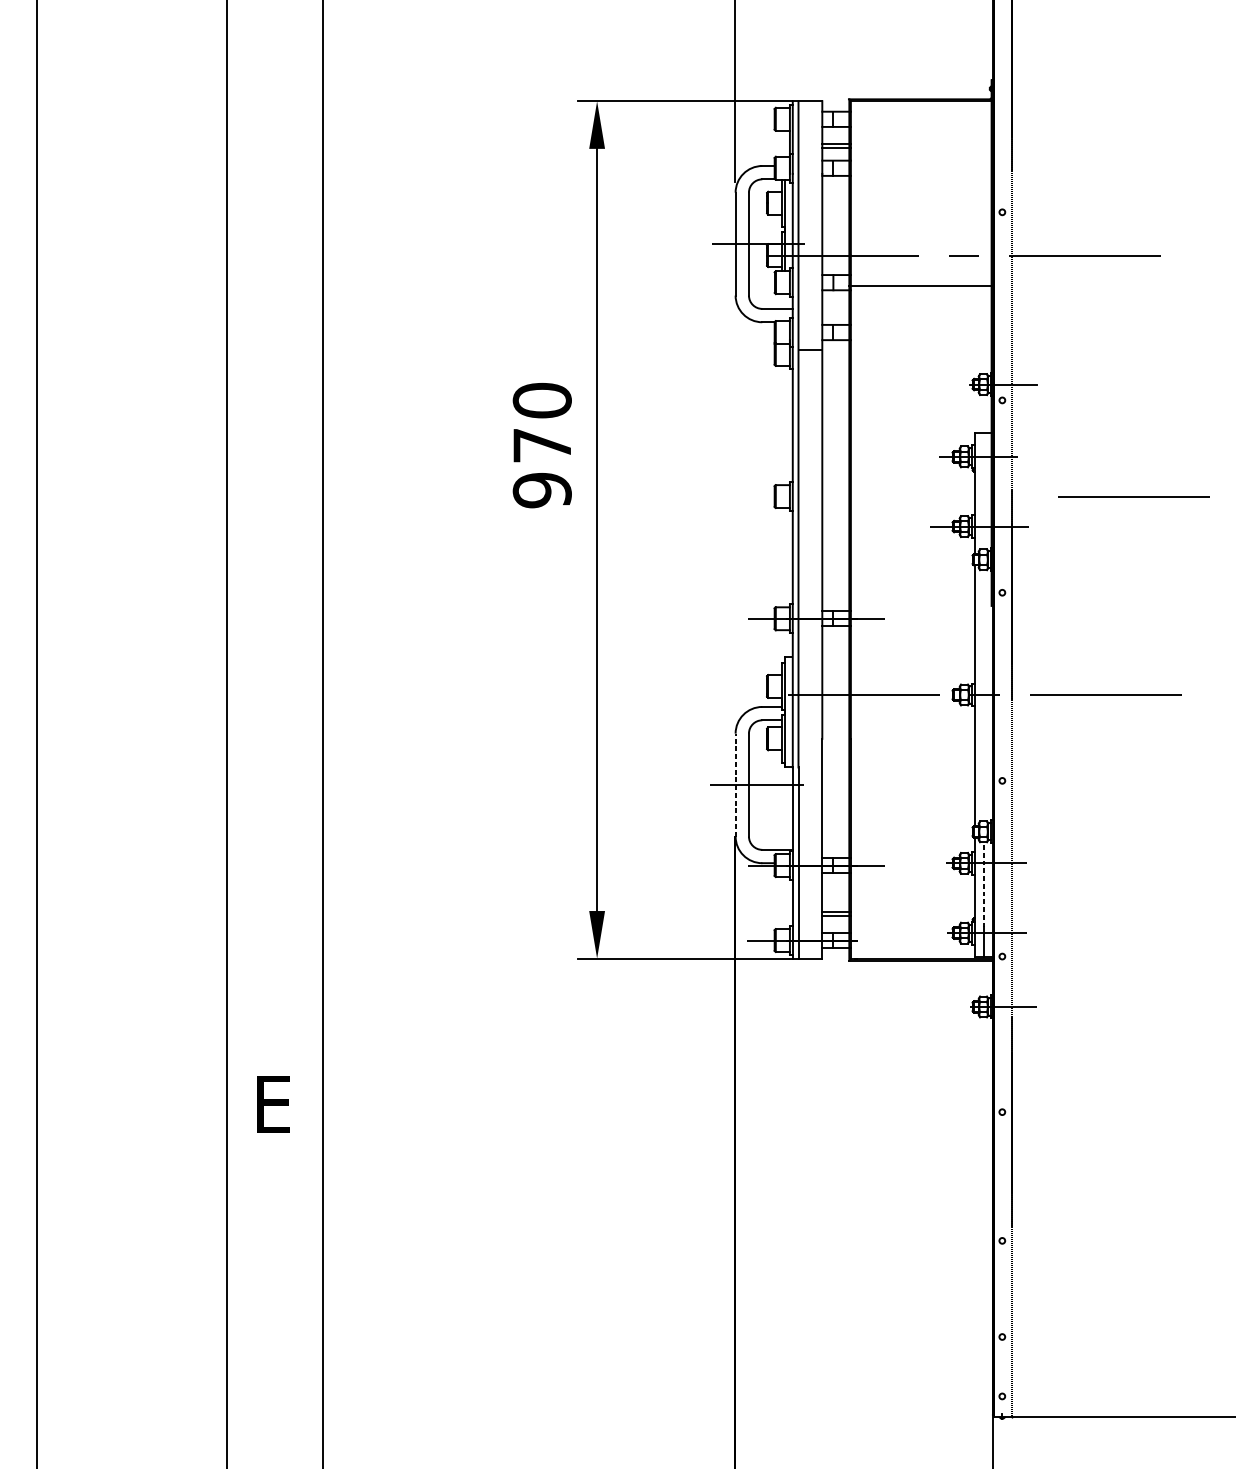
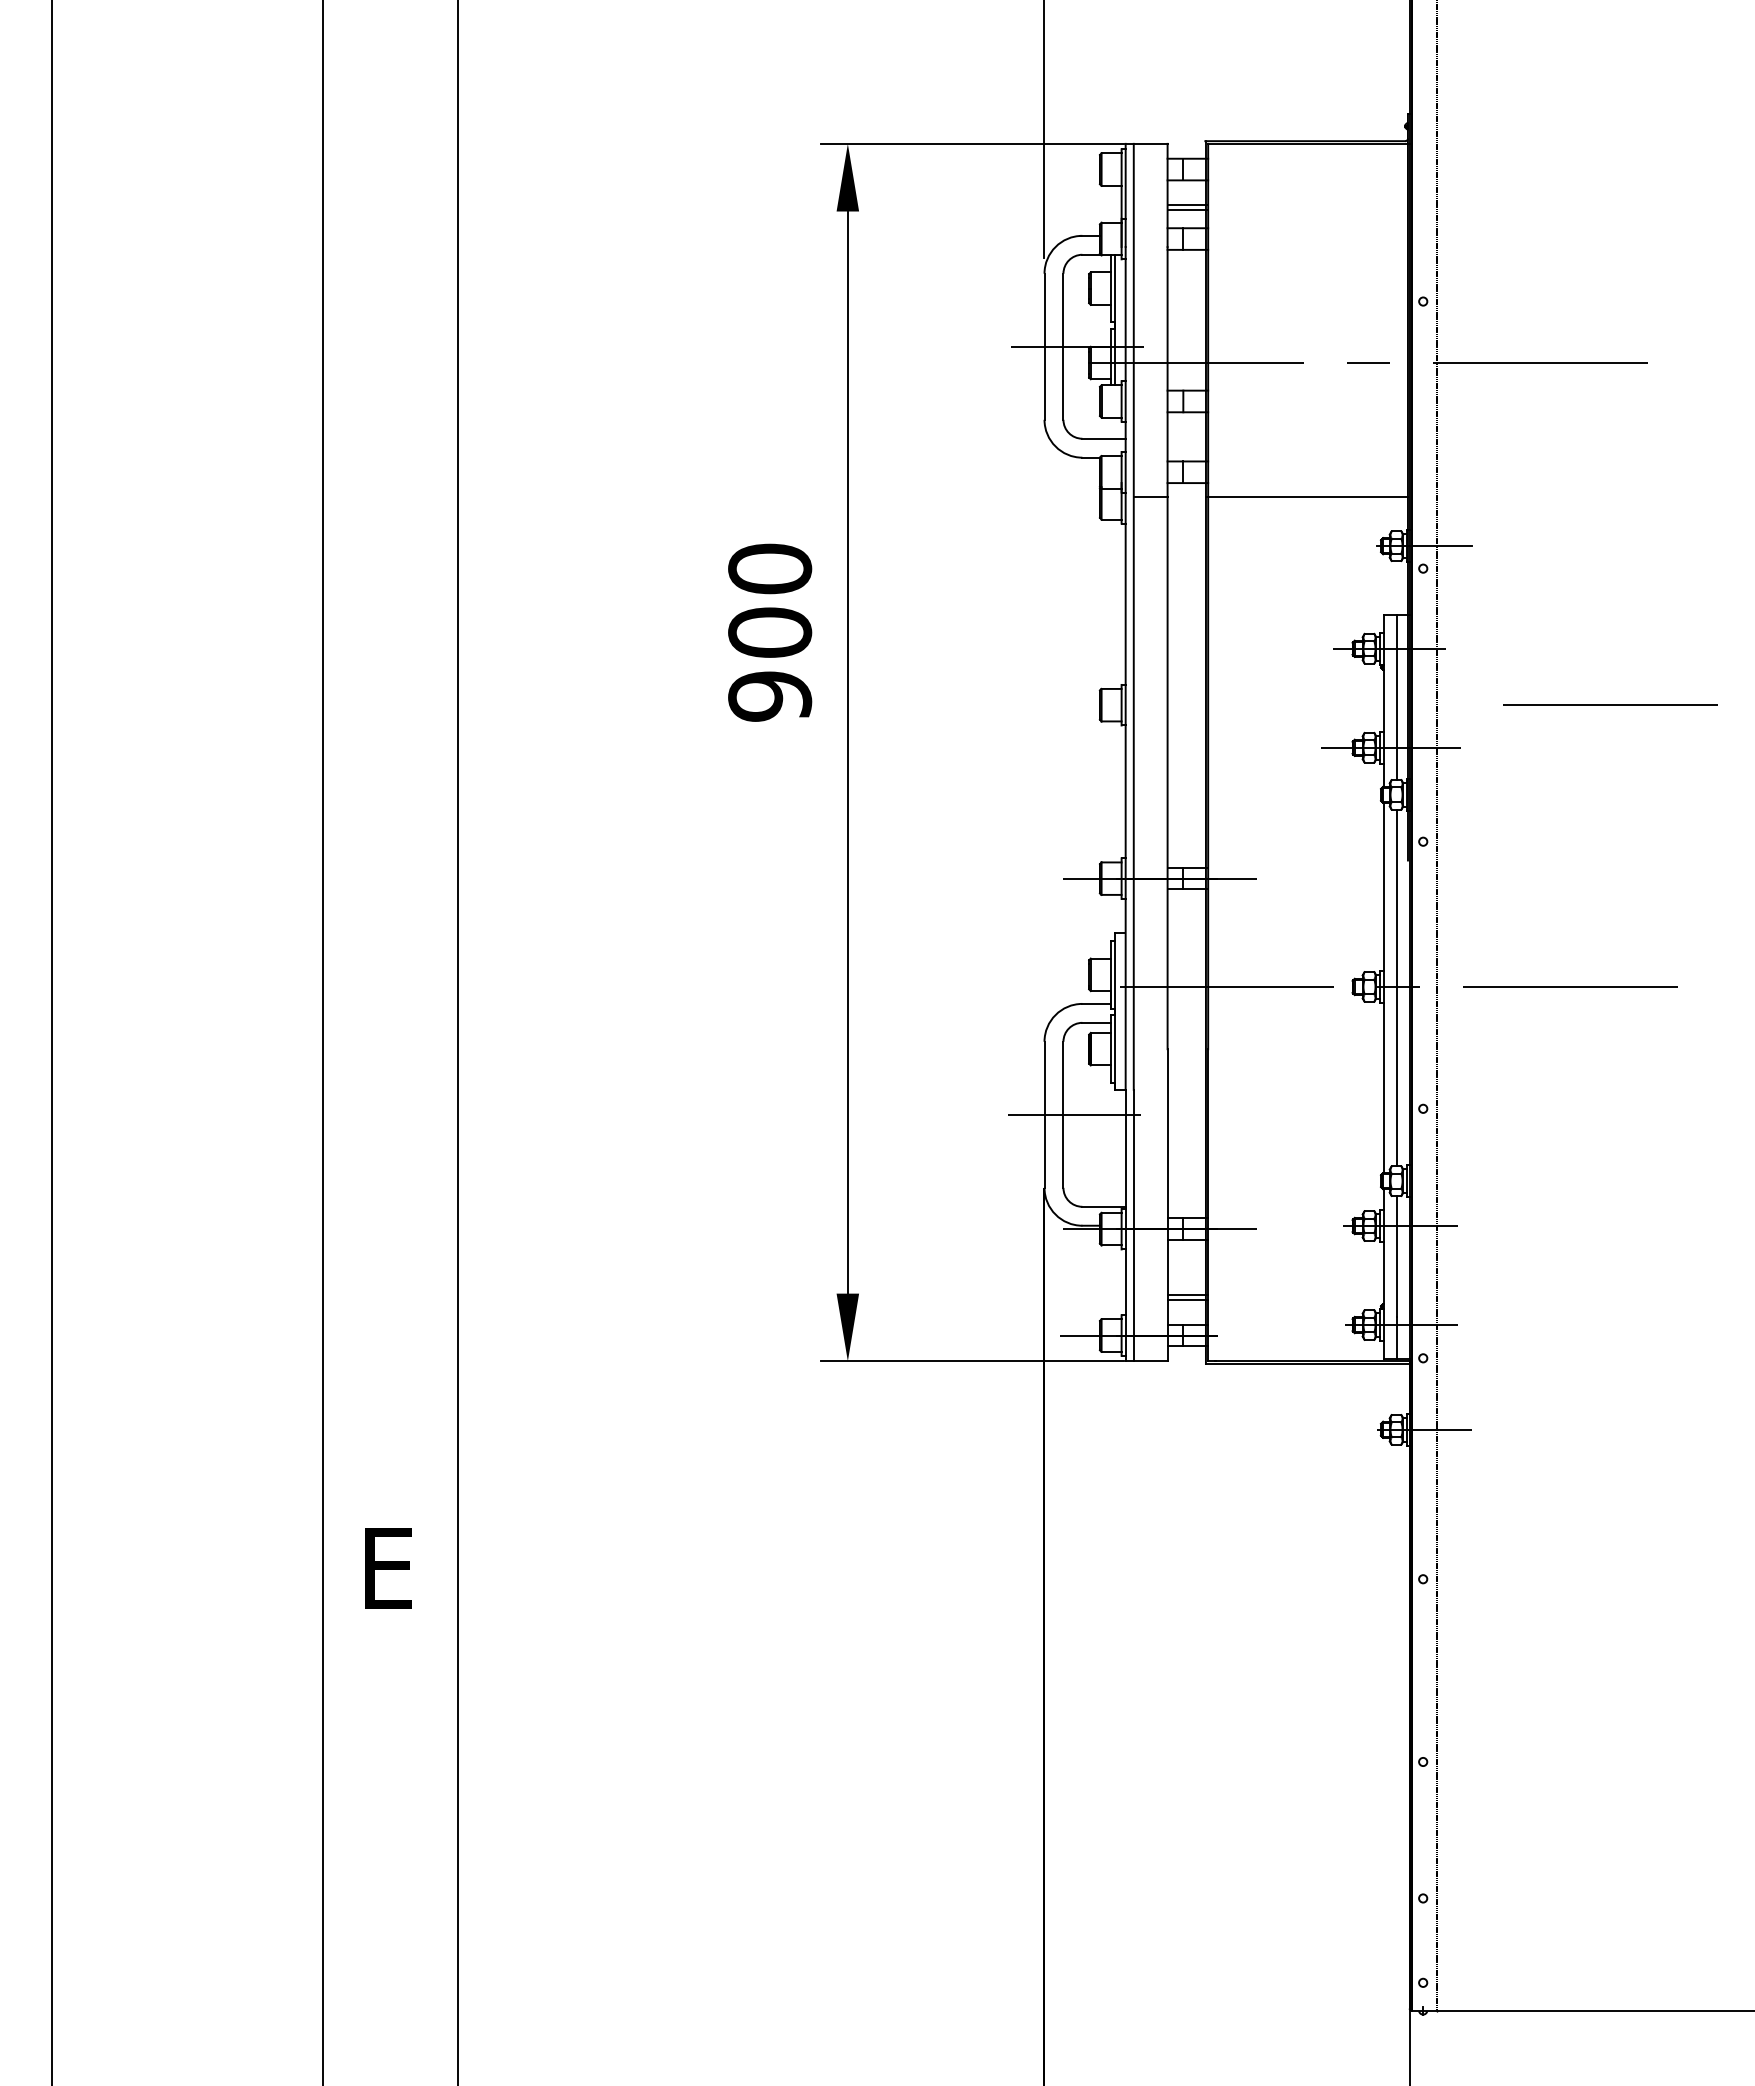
line: (920, 286) -> (1306, 496), moved
text: (542, 445) -> (770, 632), 970 -> 900
line: (984, 491) -> (1397, 697), added
line: (984, 695) -> (1397, 987), added
line: (735, 784) -> (1044, 1114), dashed -> solid
line: (984, 884) -> (1397, 1255), dashed -> solid

